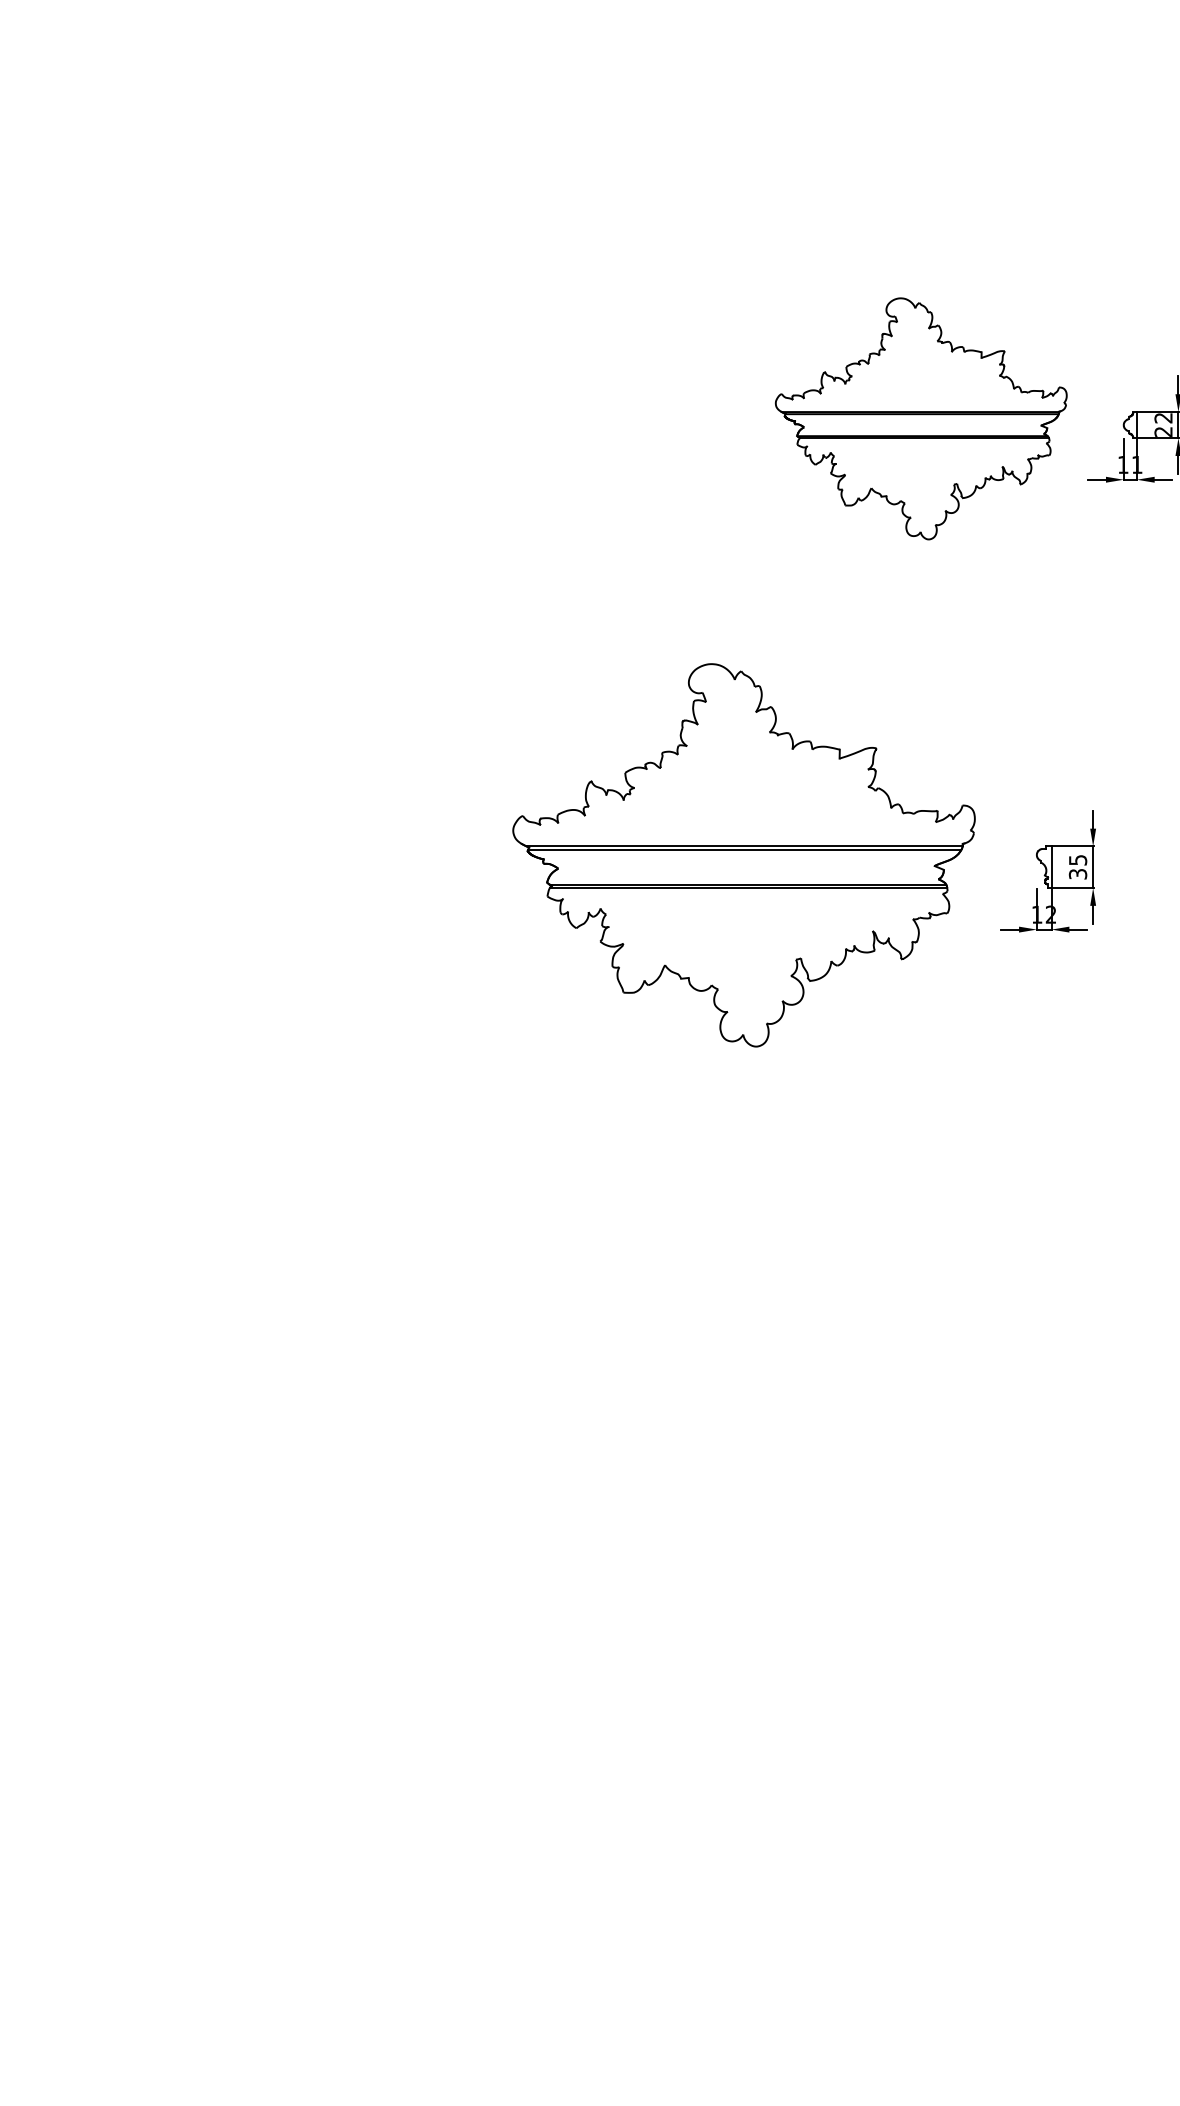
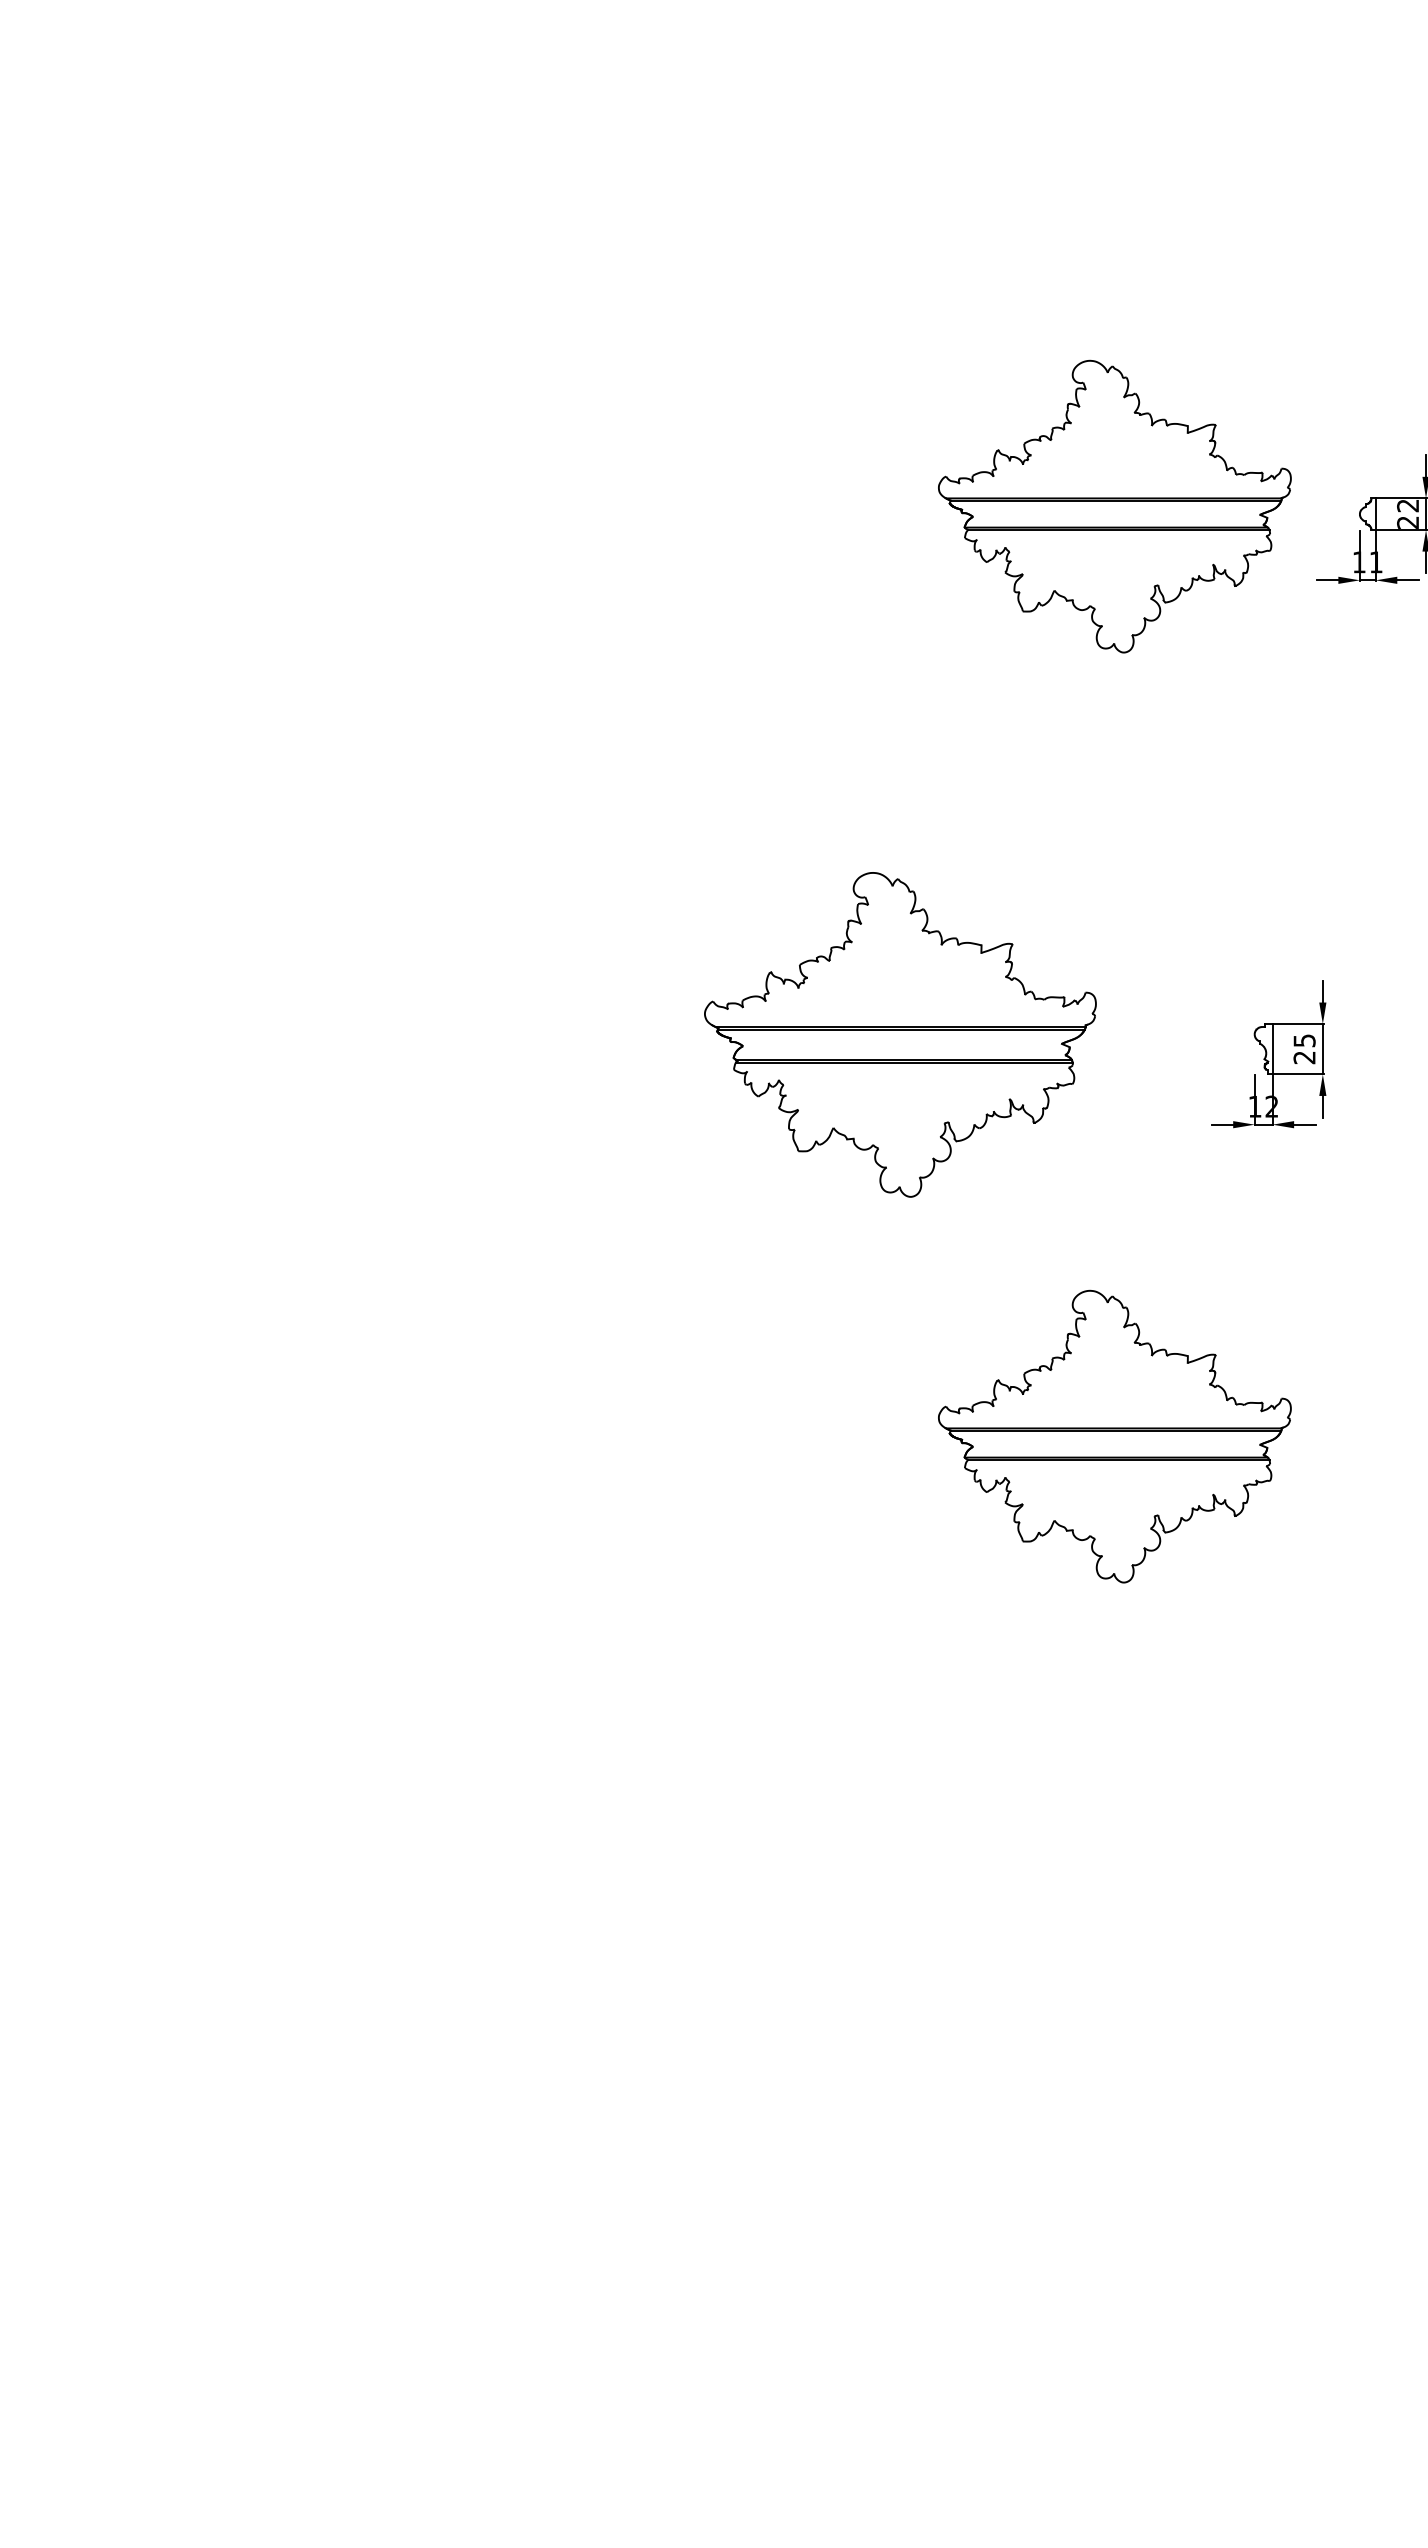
part: (744, 855) -> (900, 1034), size x0.7
text: (1077, 874) -> (1304, 1057), 35 -> 25
part: (920, 1187) -> (1114, 1436), added

